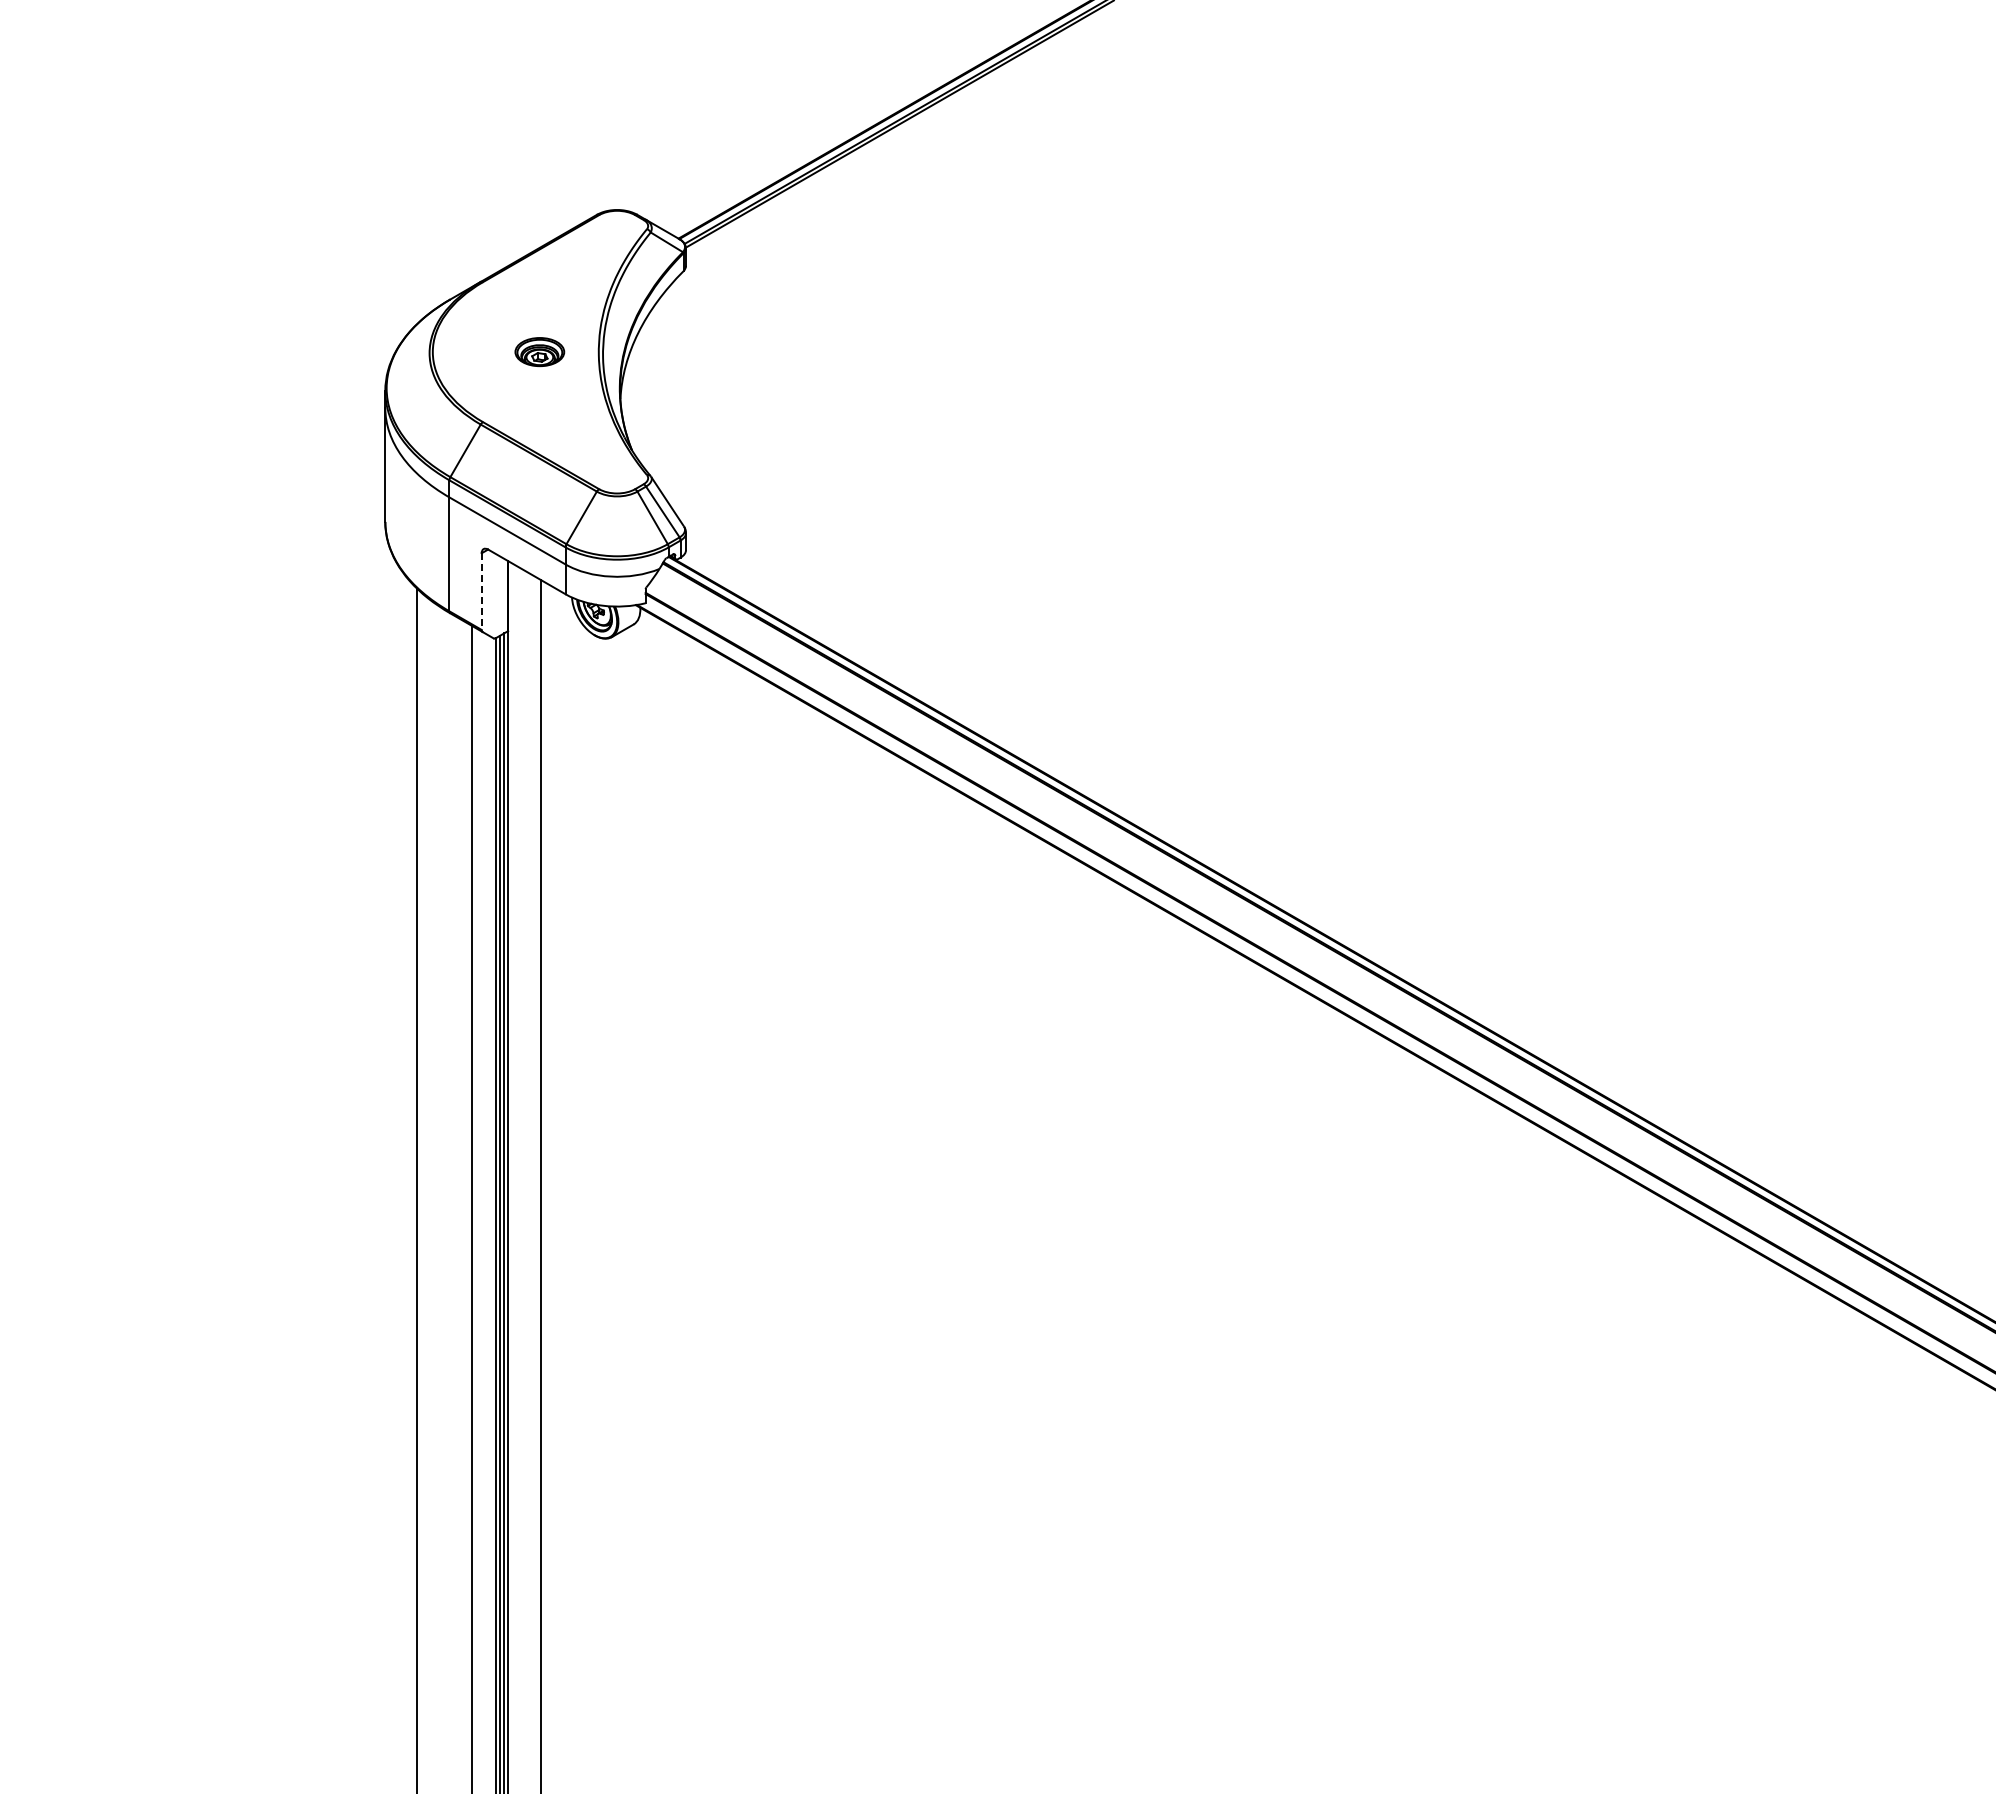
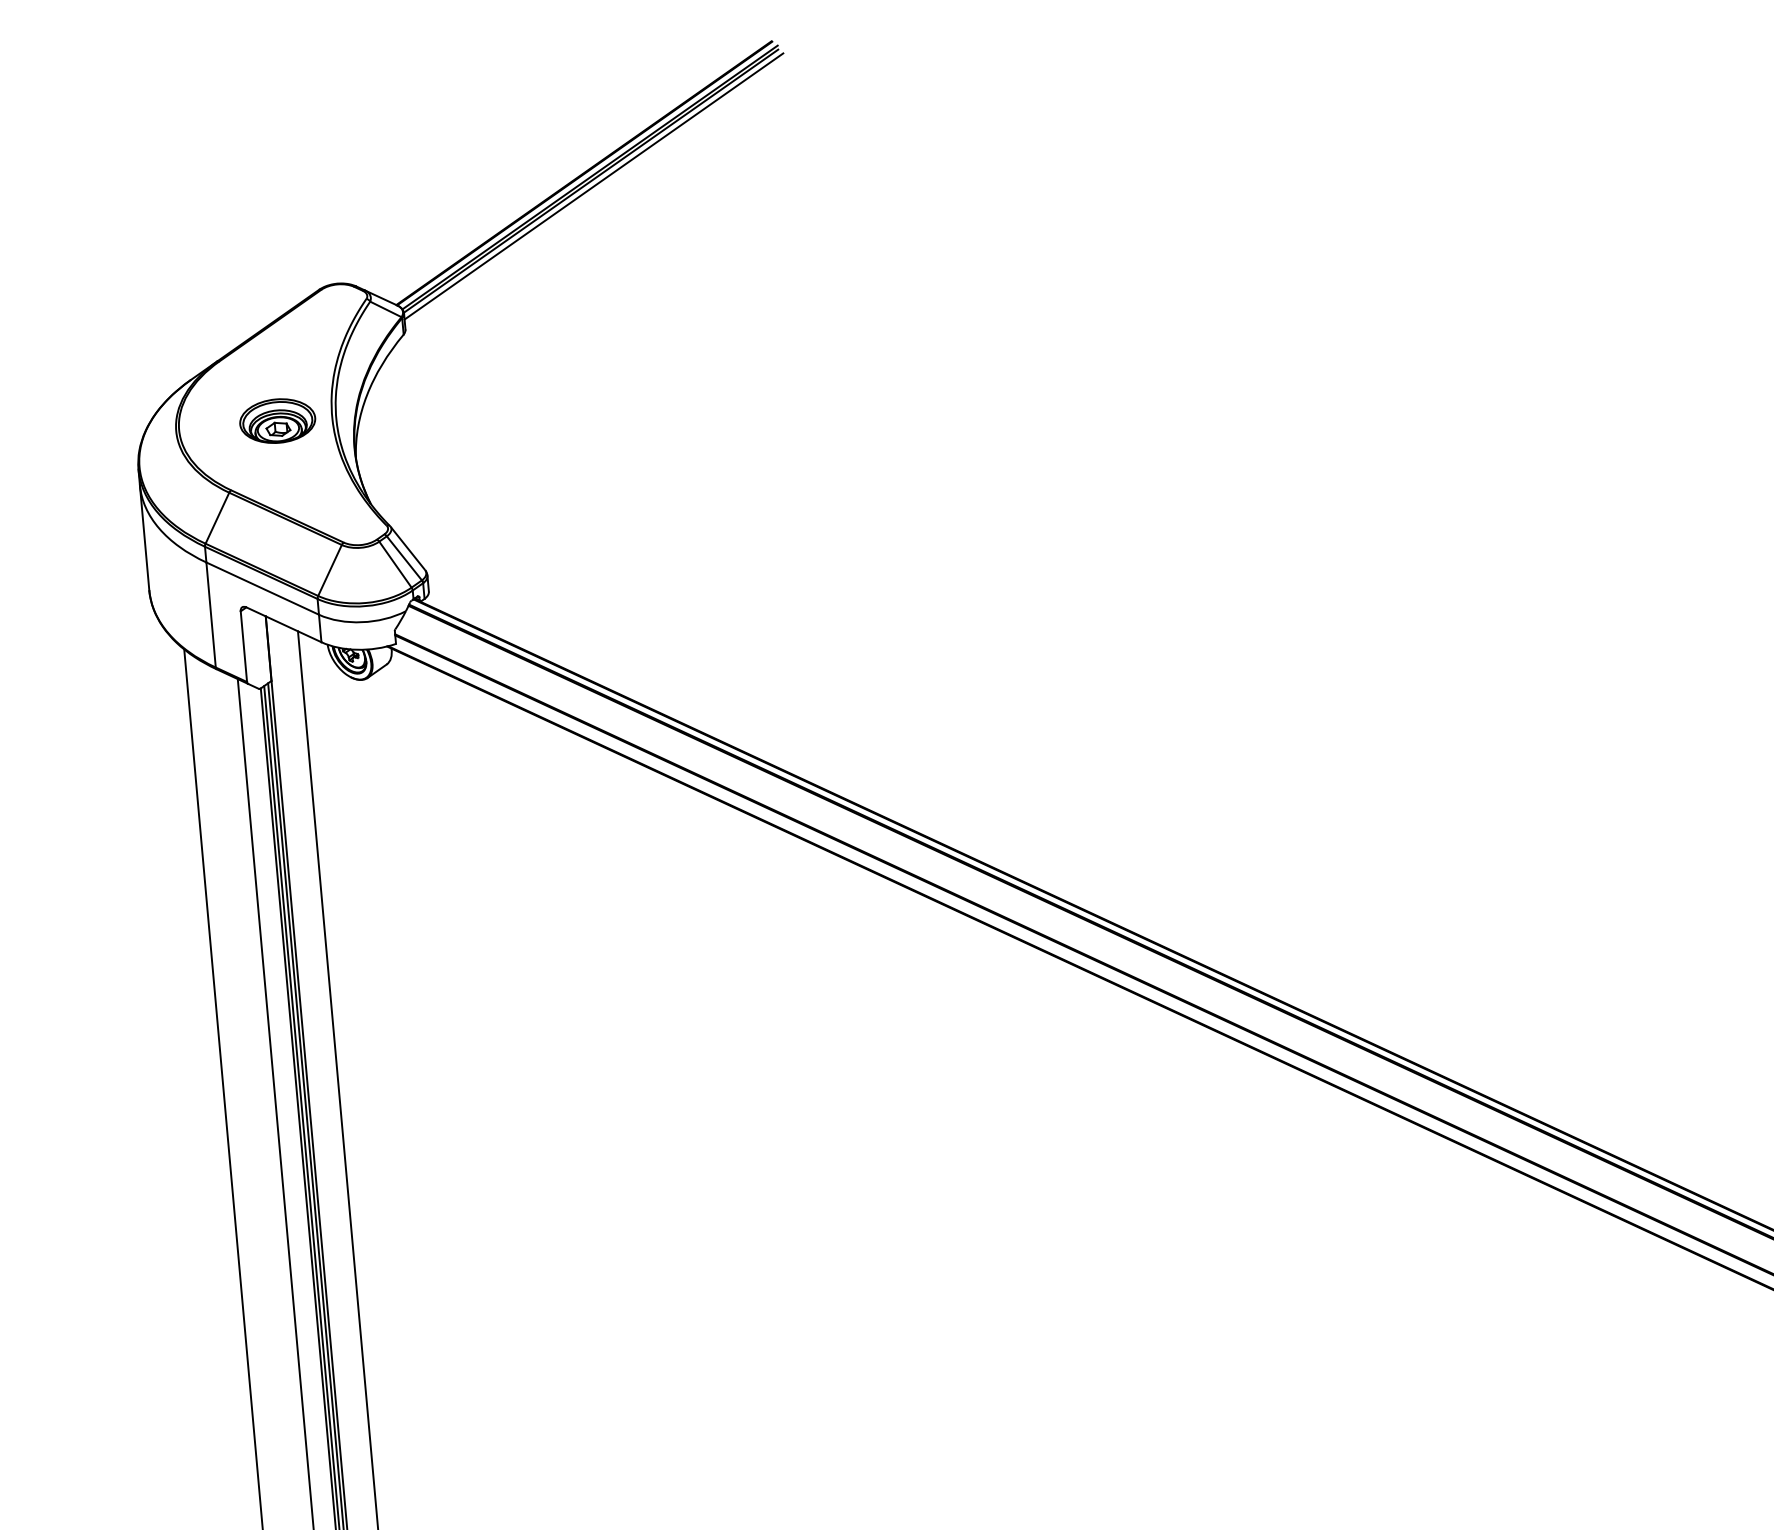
line: (902, 130) -> (593, 186), added
part: (539, 351) -> (277, 420), size x1.67
line: (481, 592) -> (243, 647), dashed -> solid

